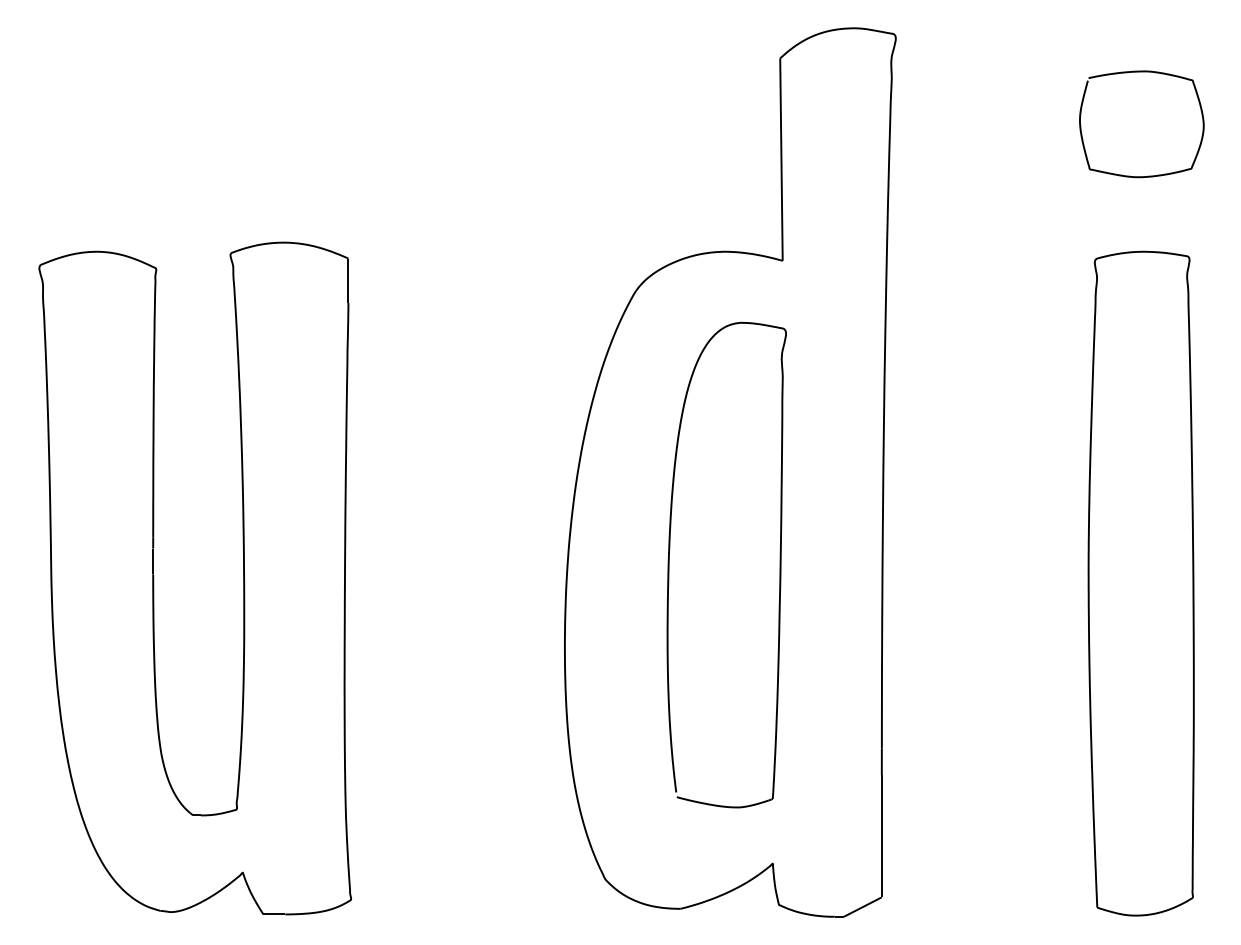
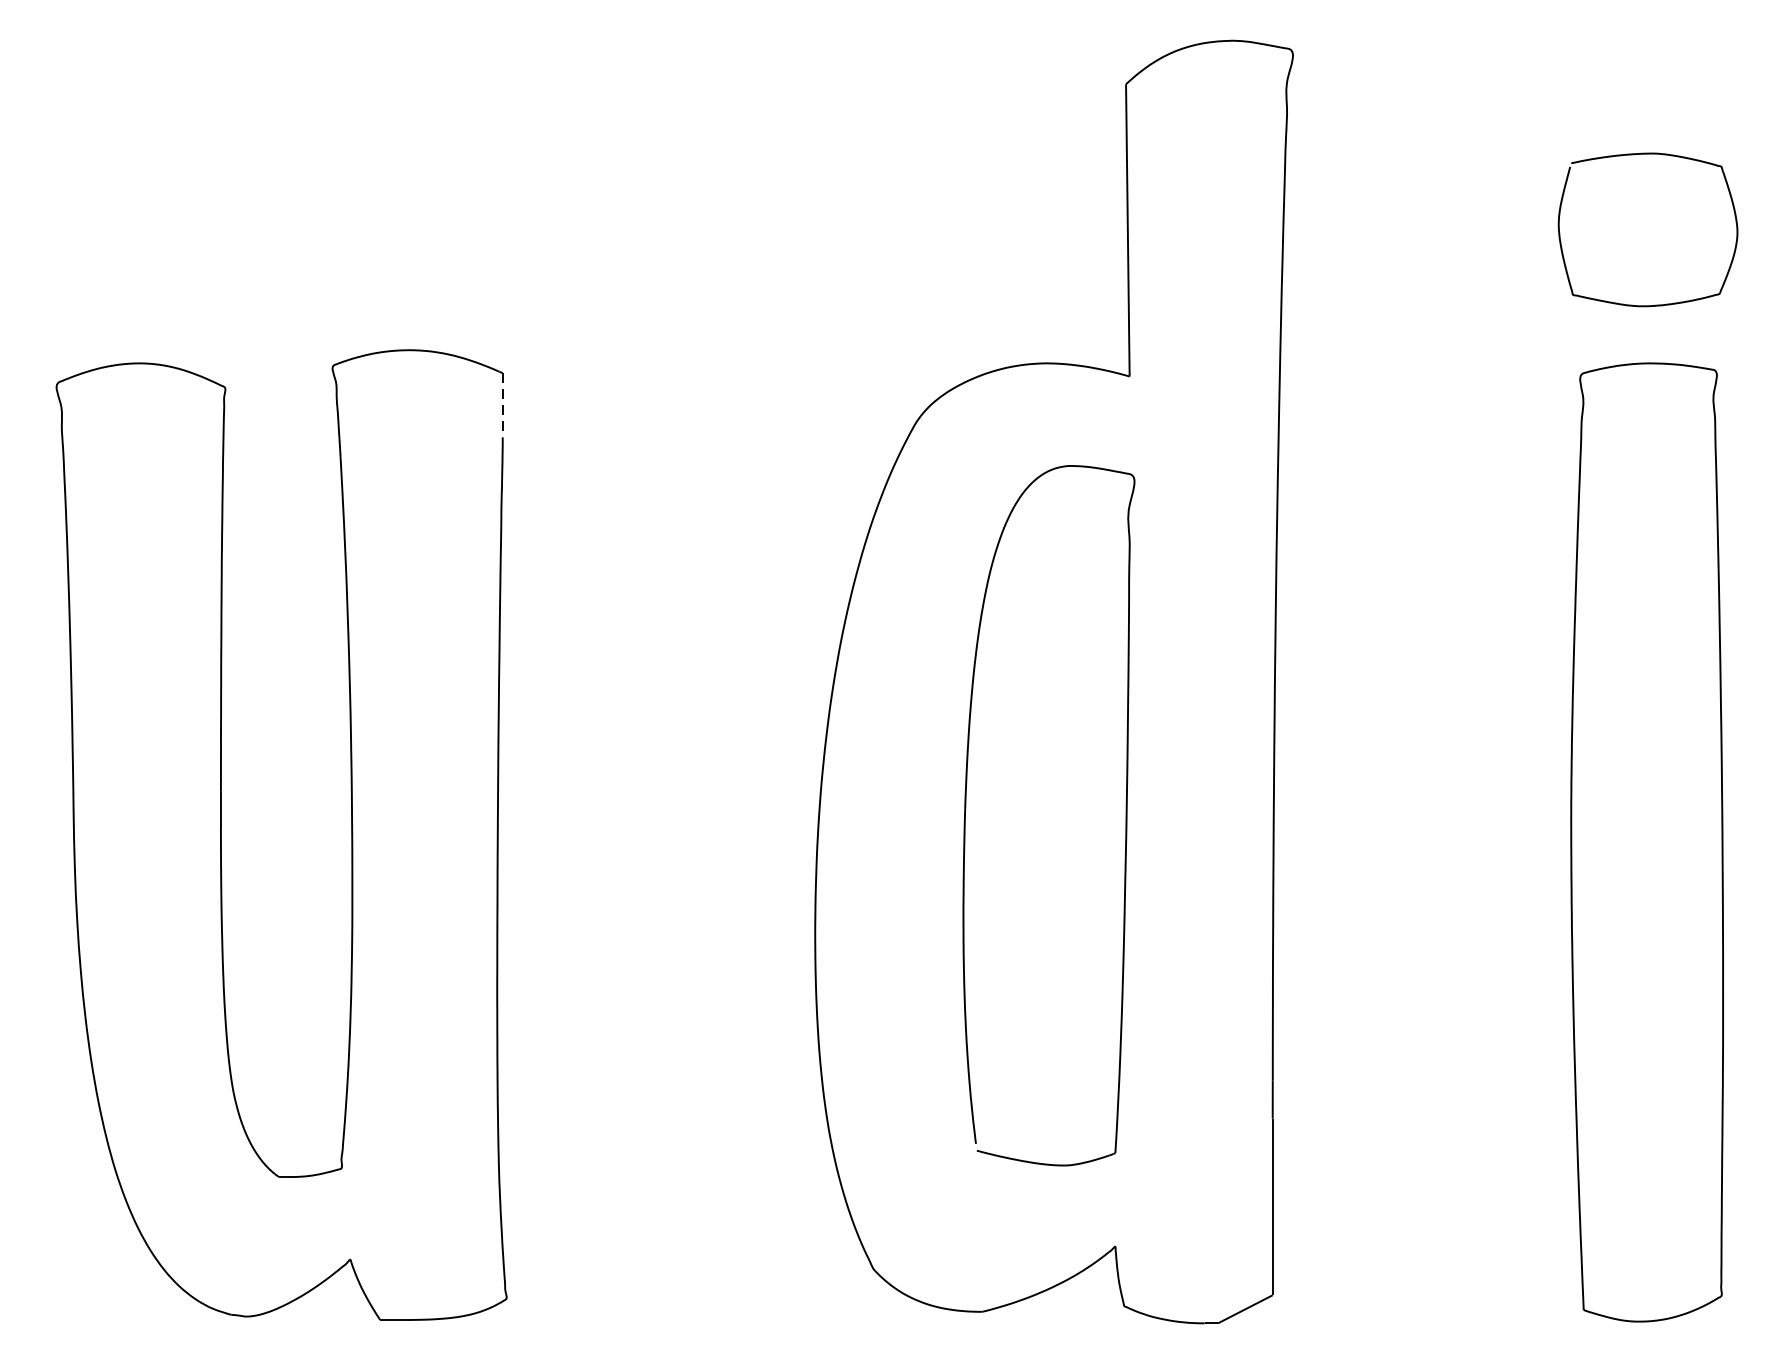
curve: (1147, 175) -> (1656, 303), moved
line: (348, 281) -> (502, 406), solid -> dashed

